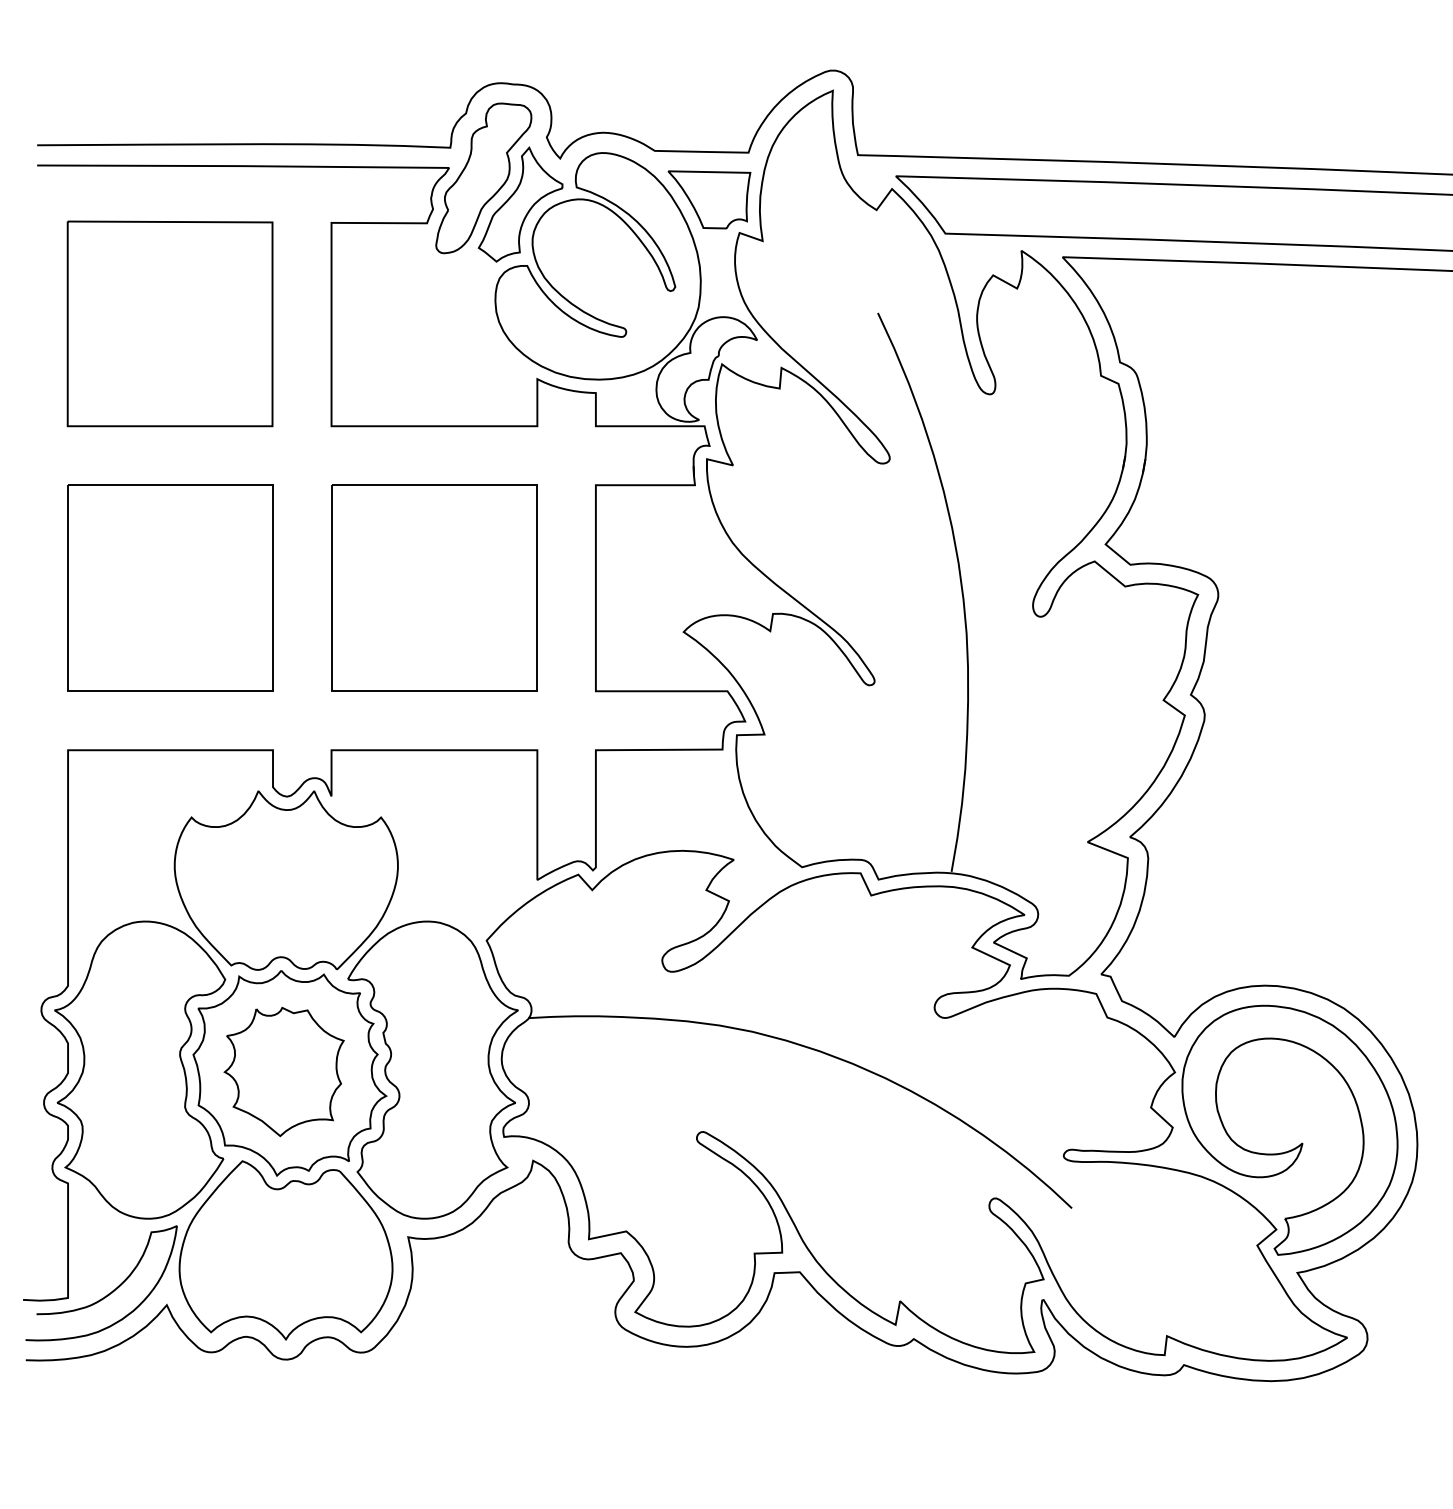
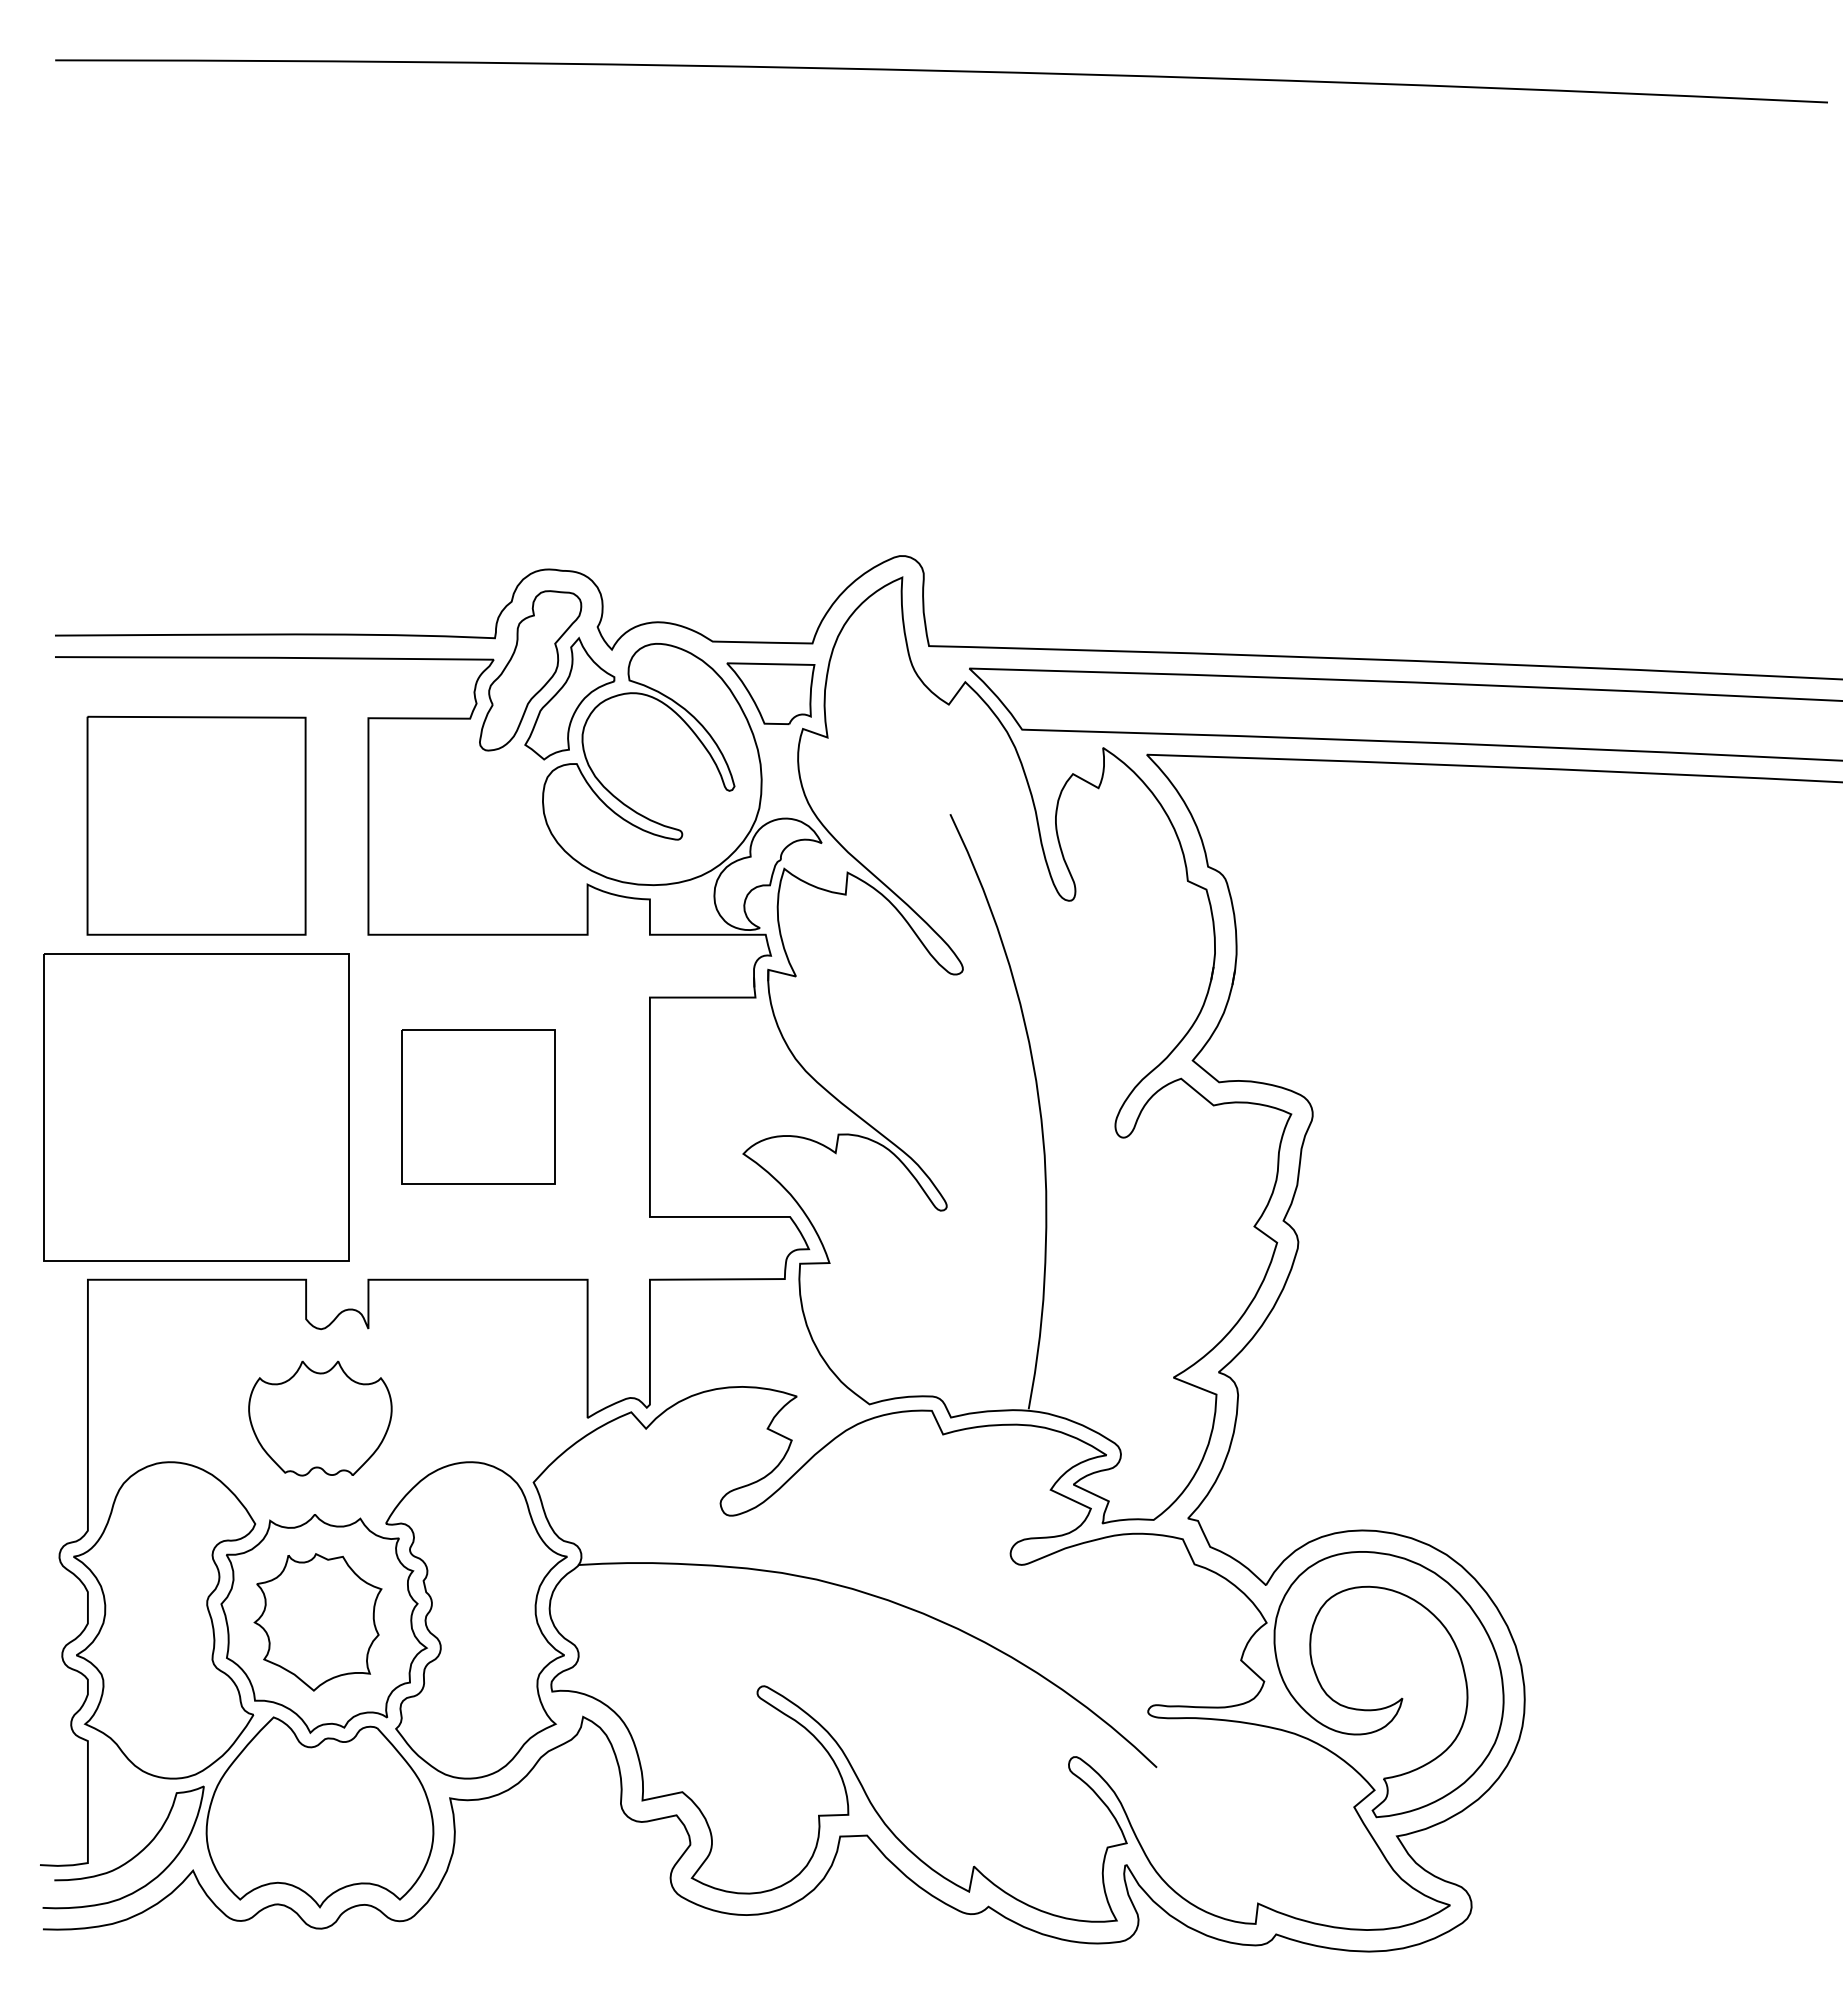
part: (170, 587) -> (196, 1106), size x1.4
part: (433, 587) -> (477, 1106), size x0.7
part: (286, 880) -> (320, 1418), size x0.6

